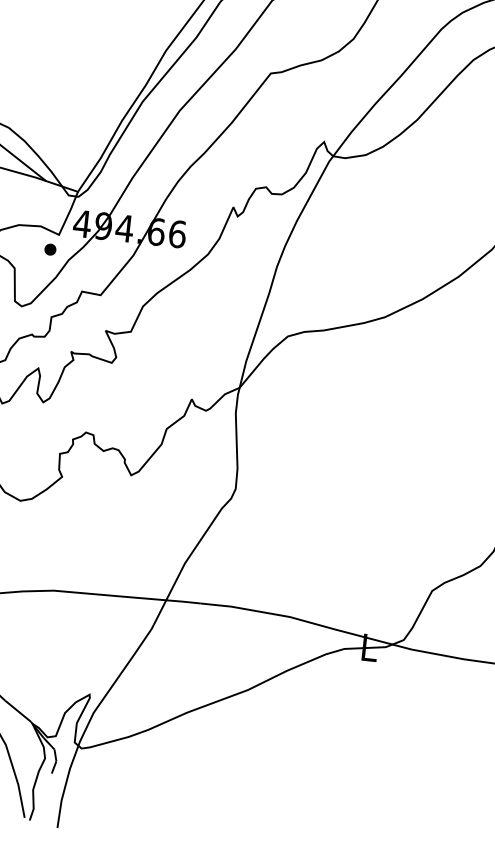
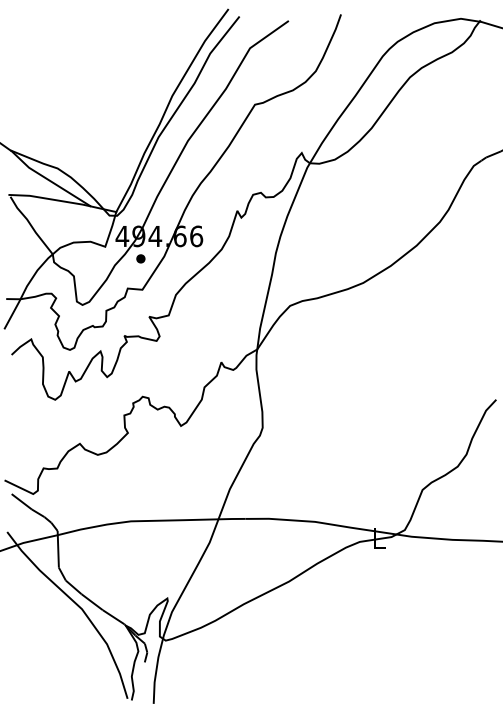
part: (49, 249) -> (140, 258), moved

